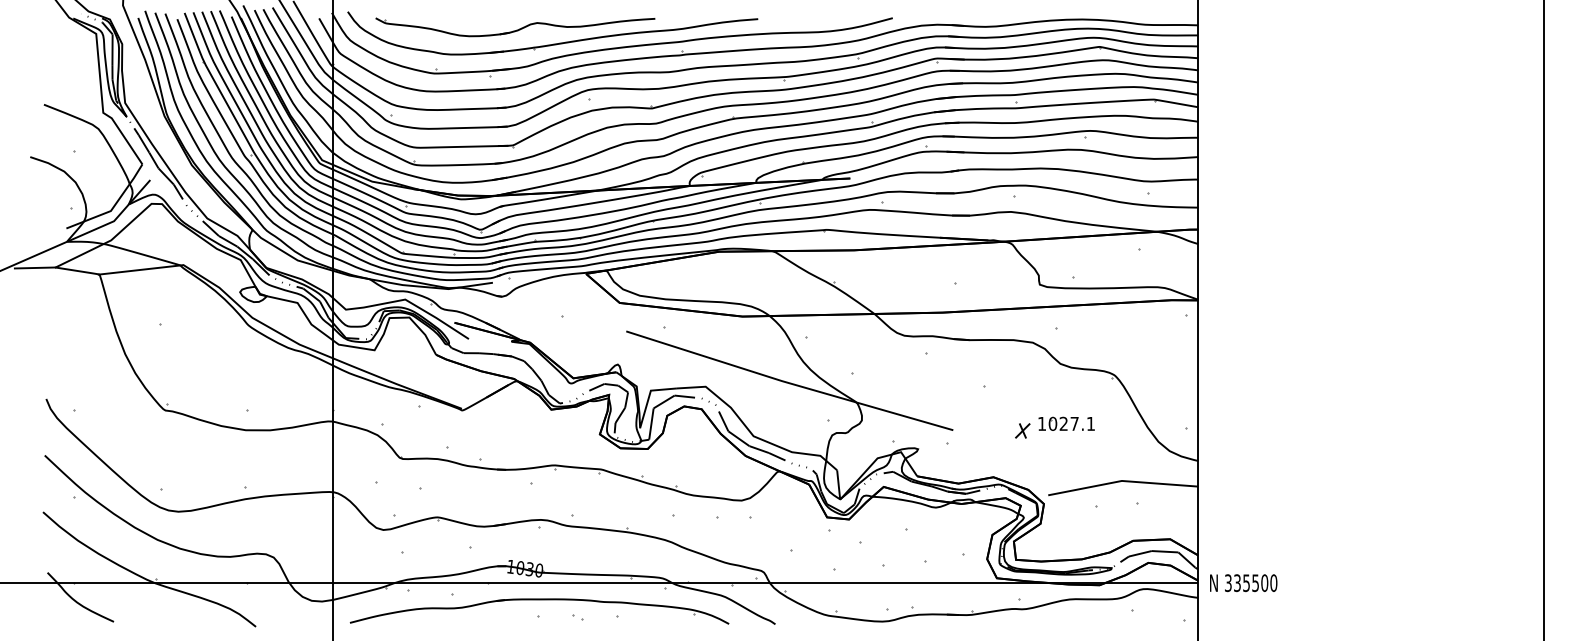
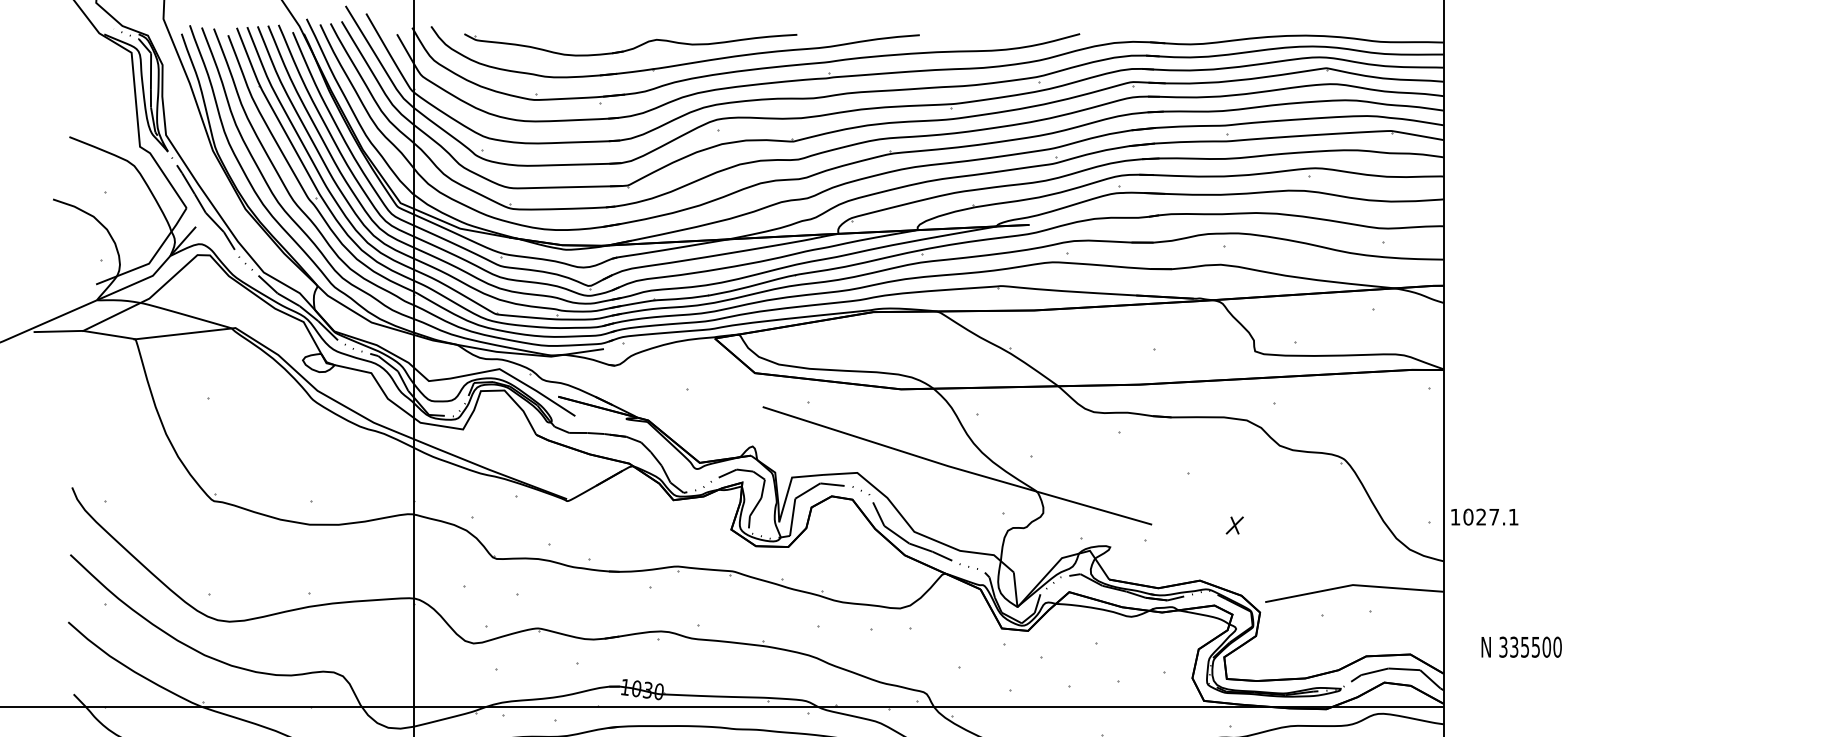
part: (1066, 423) -> (1484, 516), moved
text: (1243, 583) -> (1521, 647), moved

